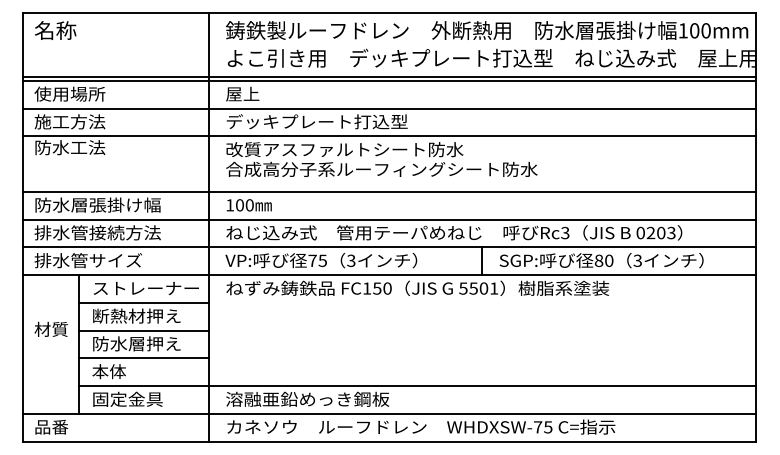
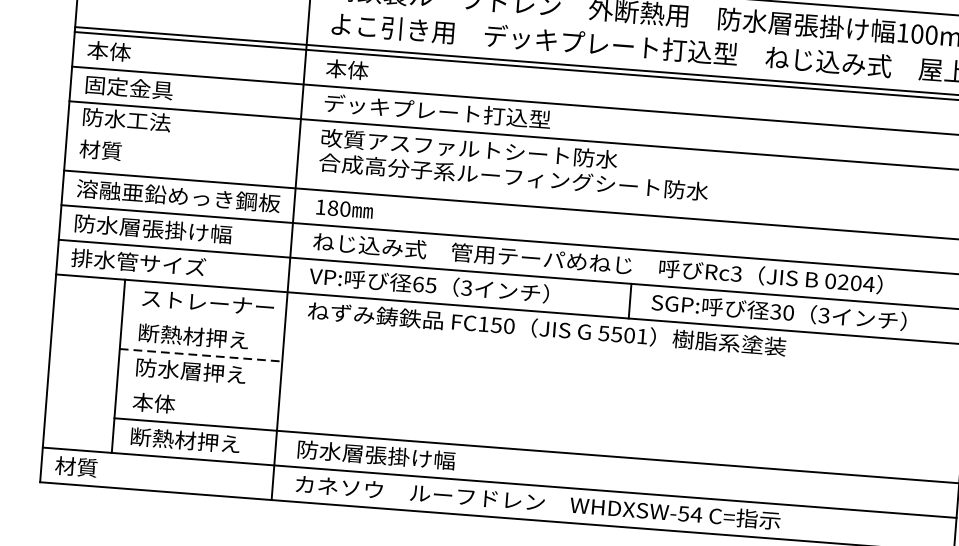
text: (69, 93) -> (131, 52), 使用場所 -> 本体
text: (242, 93) -> (347, 68), 屋上 -> 本体
text: (69, 121) -> (128, 87), 施工方法 -> 固定金具
text: (116, 204) -> (179, 195), 防水層張掛け幅 -> 溶融亜鉛めっき鋼板
text: (239, 205) -> (332, 208), 100 -> 180
text: (97, 232) -> (152, 228), 排水管接続方法 -> 防水層張掛け幅
text: (670, 232) -> (867, 283), 0203 -> 0204
text: (312, 260) -> (418, 284), 75 -> 65
text: (598, 260) -> (775, 311), 80 -> 30
line: (143, 302) -> (203, 320), removed
text: (50, 328) -> (99, 149), moved
line: (144, 330) -> (201, 355), solid -> dashed
line: (143, 358) -> (198, 390), removed
text: (136, 398) -> (185, 439), 固定金具 -> 断熱材押え
text: (307, 398) -> (398, 455), 溶融亜鉛めっき鋼板 -> 防水層張掛け幅
text: (51, 426) -> (76, 466), 品番 -> 材質
text: (542, 427) -> (689, 514), WHDXSW-75 -> WHDXSW-54

